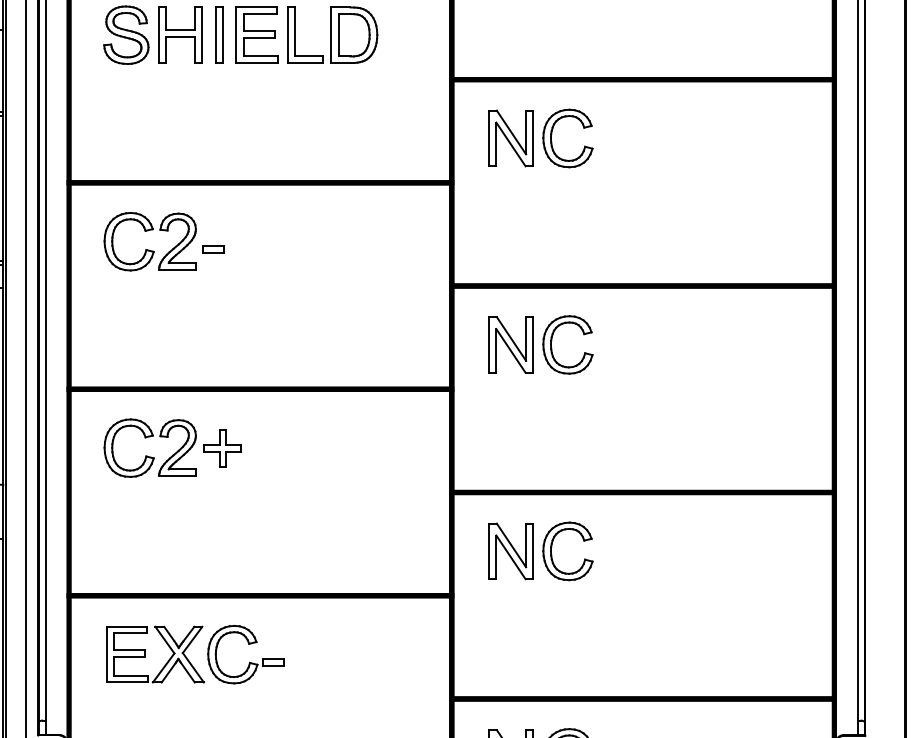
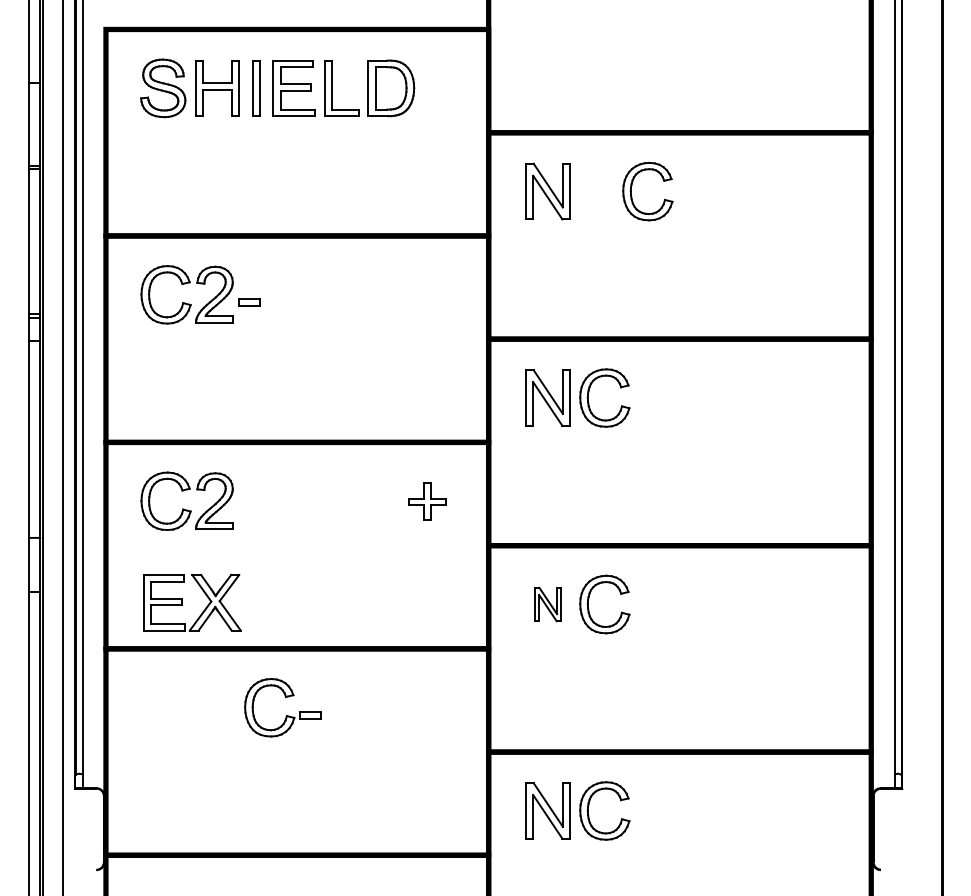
part: (552, 133) -> (632, 186), moved
part: (222, 448) -> (427, 501), moved
part: (510, 551) -> (547, 604), size x0.6
part: (145, 654) -> (182, 602), moved

